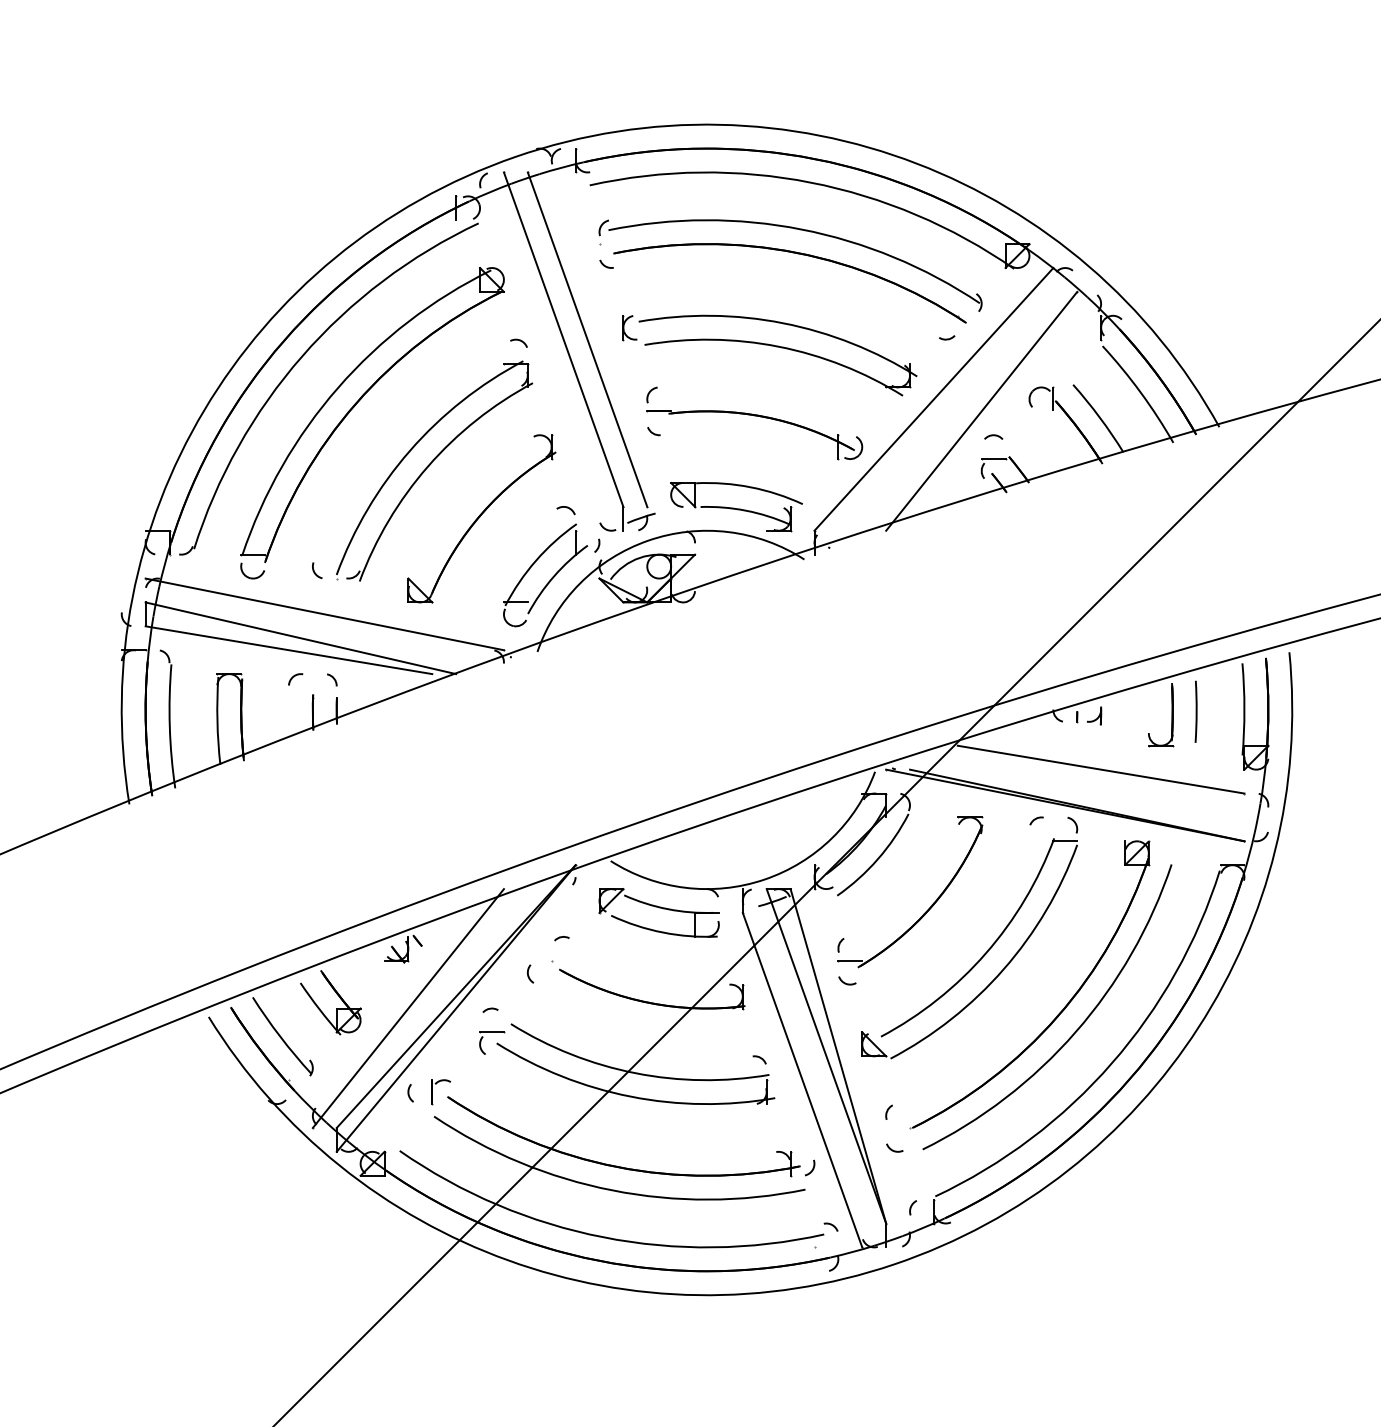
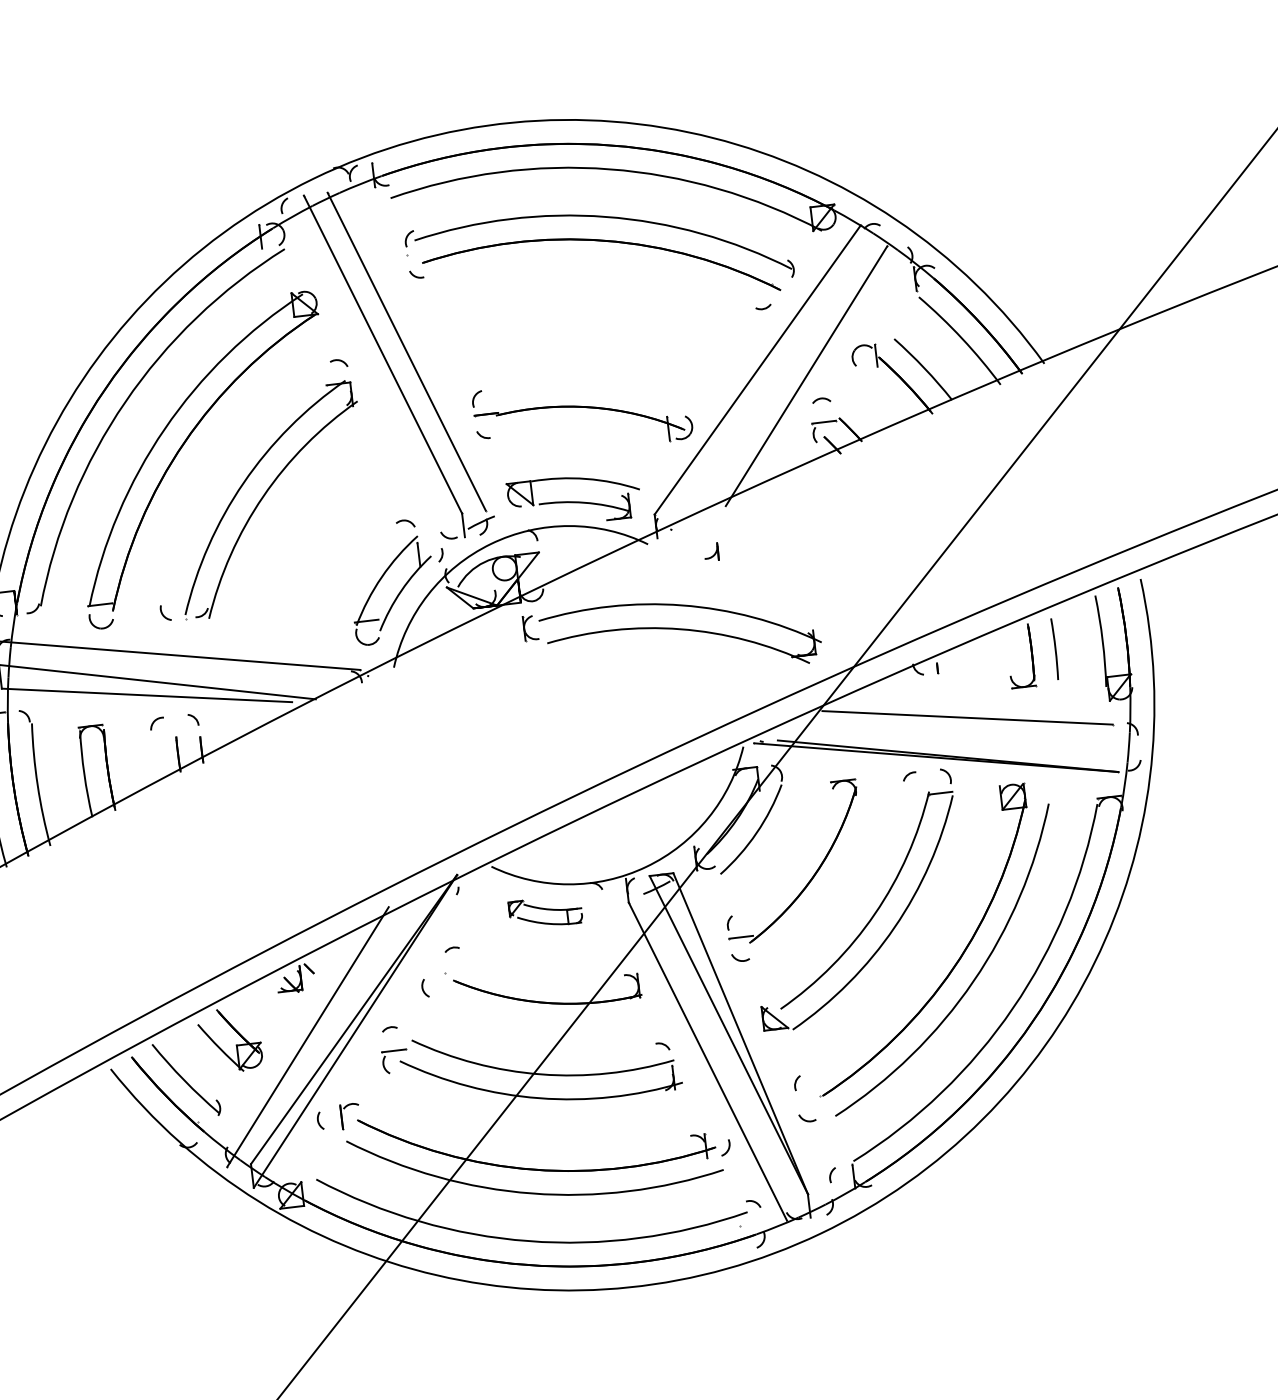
part: (771, 346) -> (673, 629), moved
part: (481, 518) -> (322, 541), removed
part: (1094, 715) -> (711, 551), moved
part: (658, 912) -> (544, 912), size x0.6

